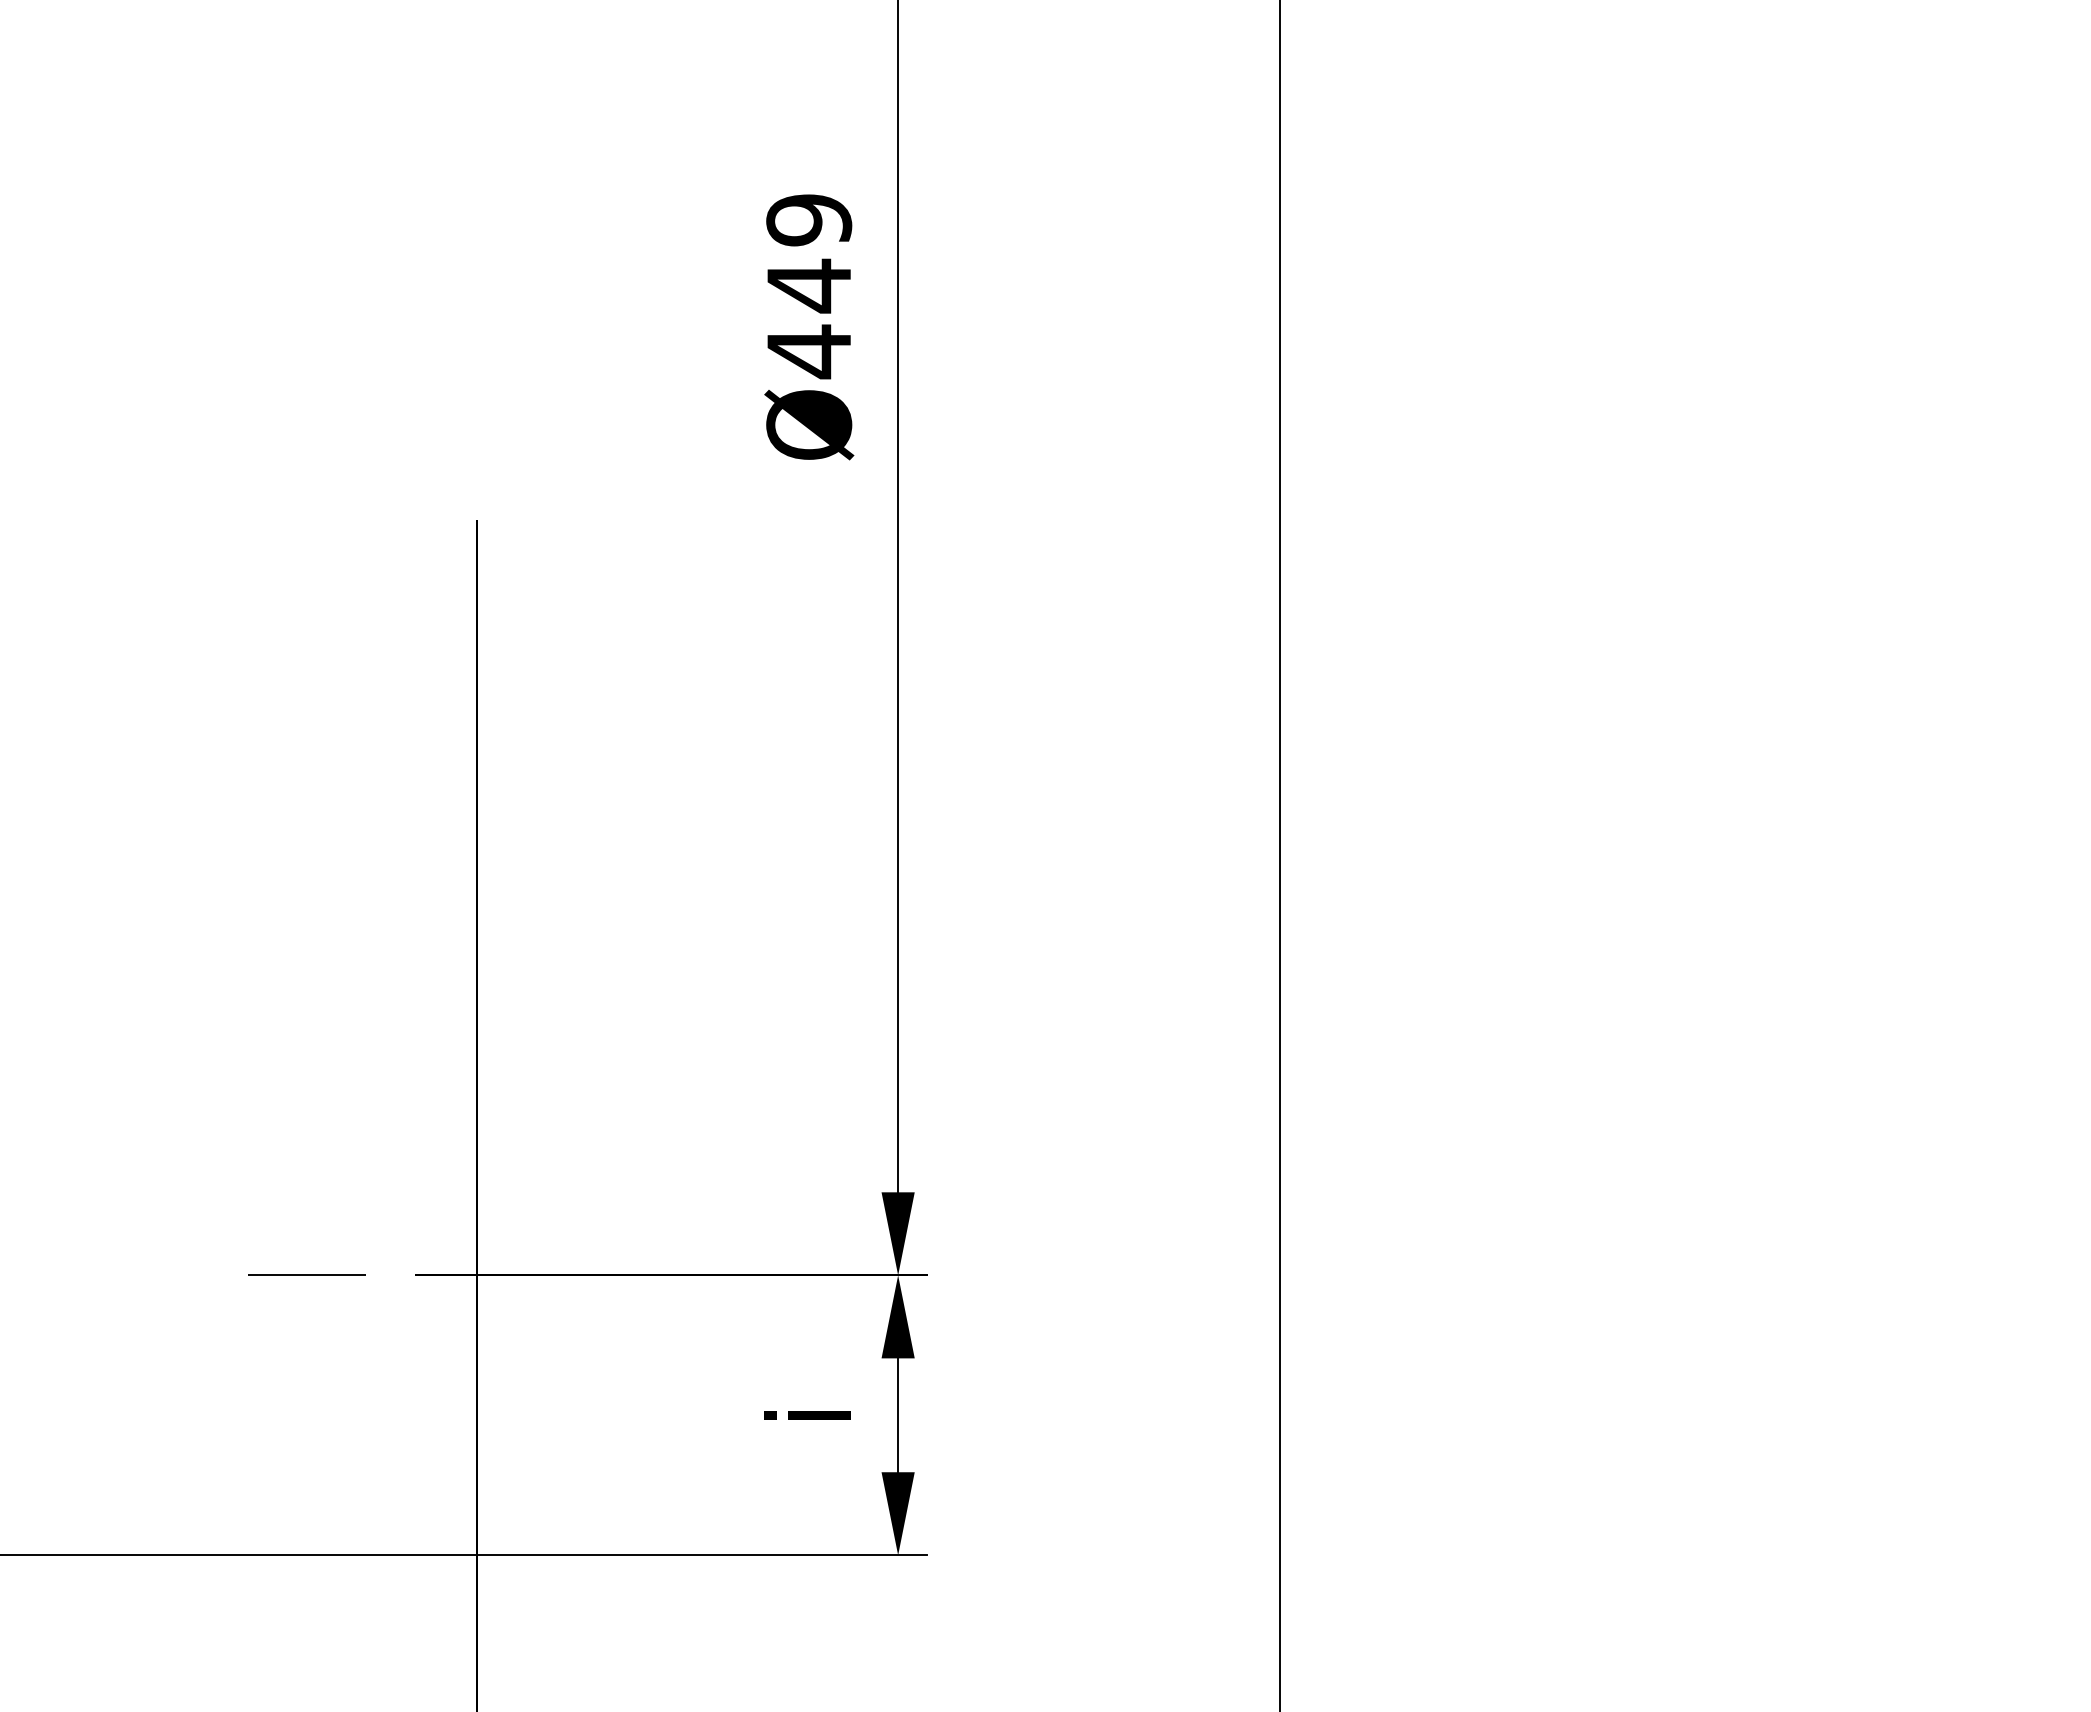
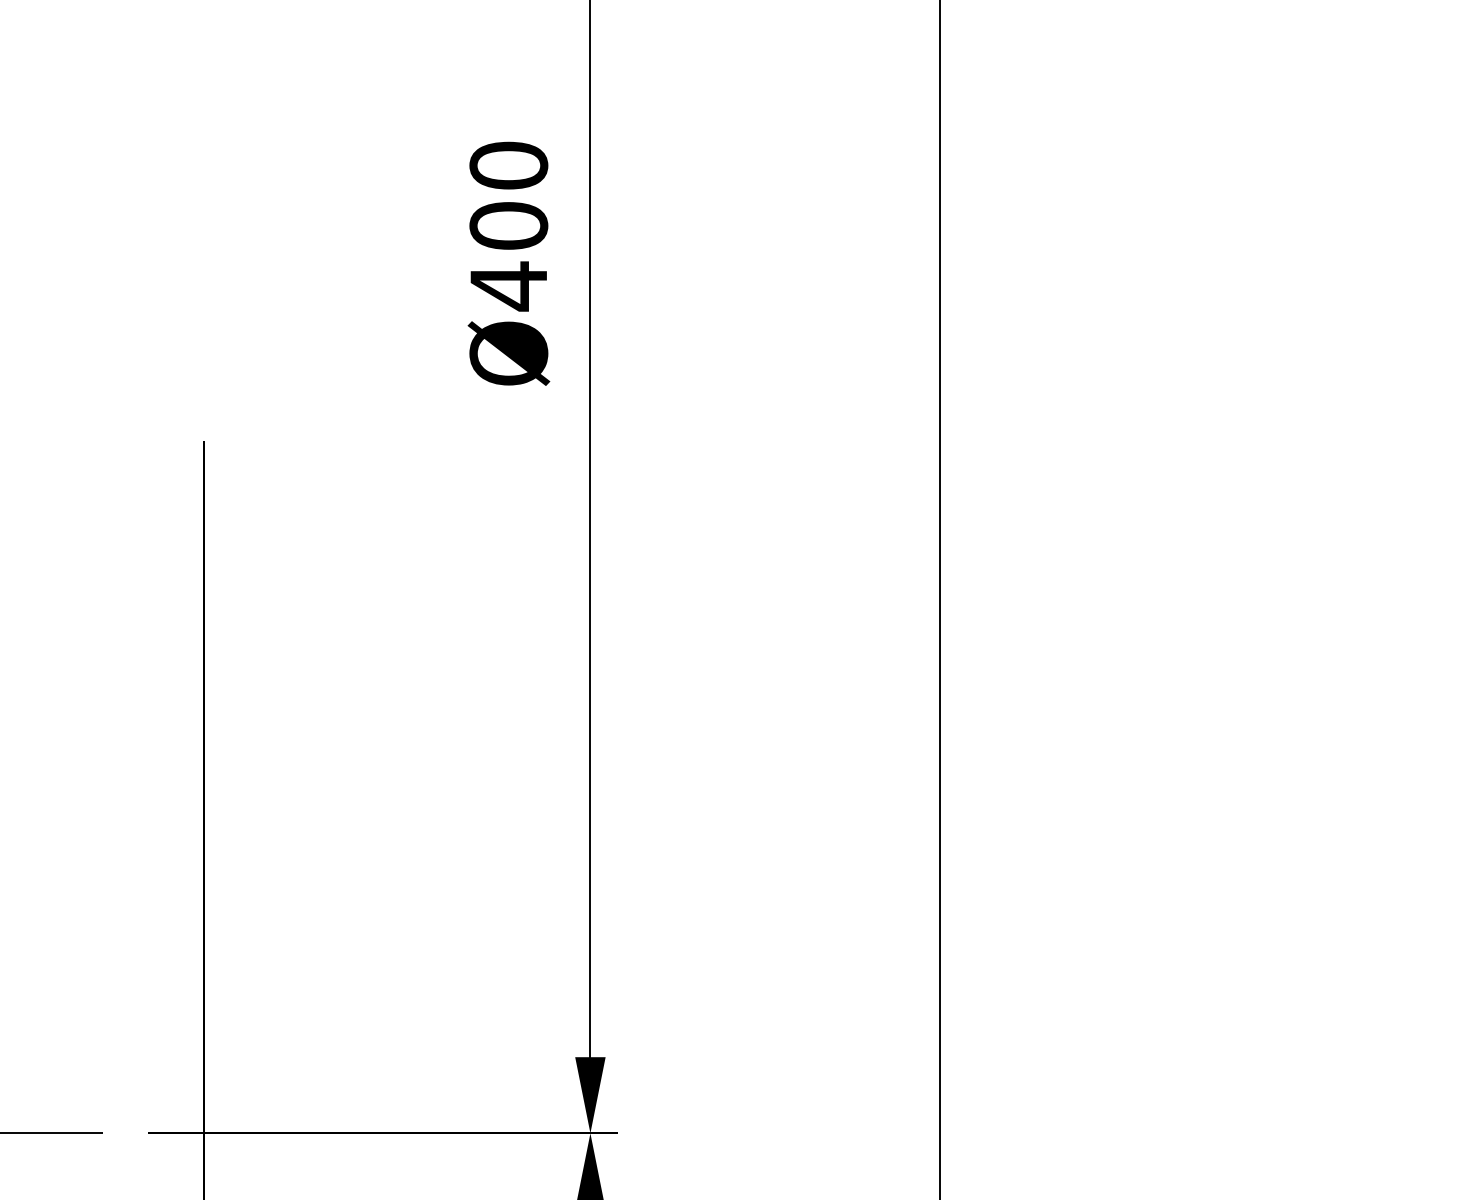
text: (809, 253) -> (509, 196), Ø449 -> Ø400

